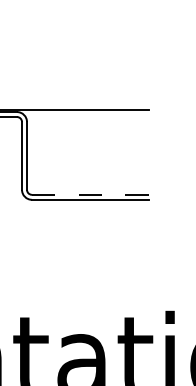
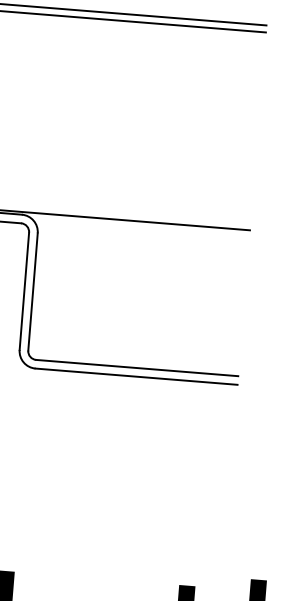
line: (89, 194) -> (135, 367), dashed -> solid

